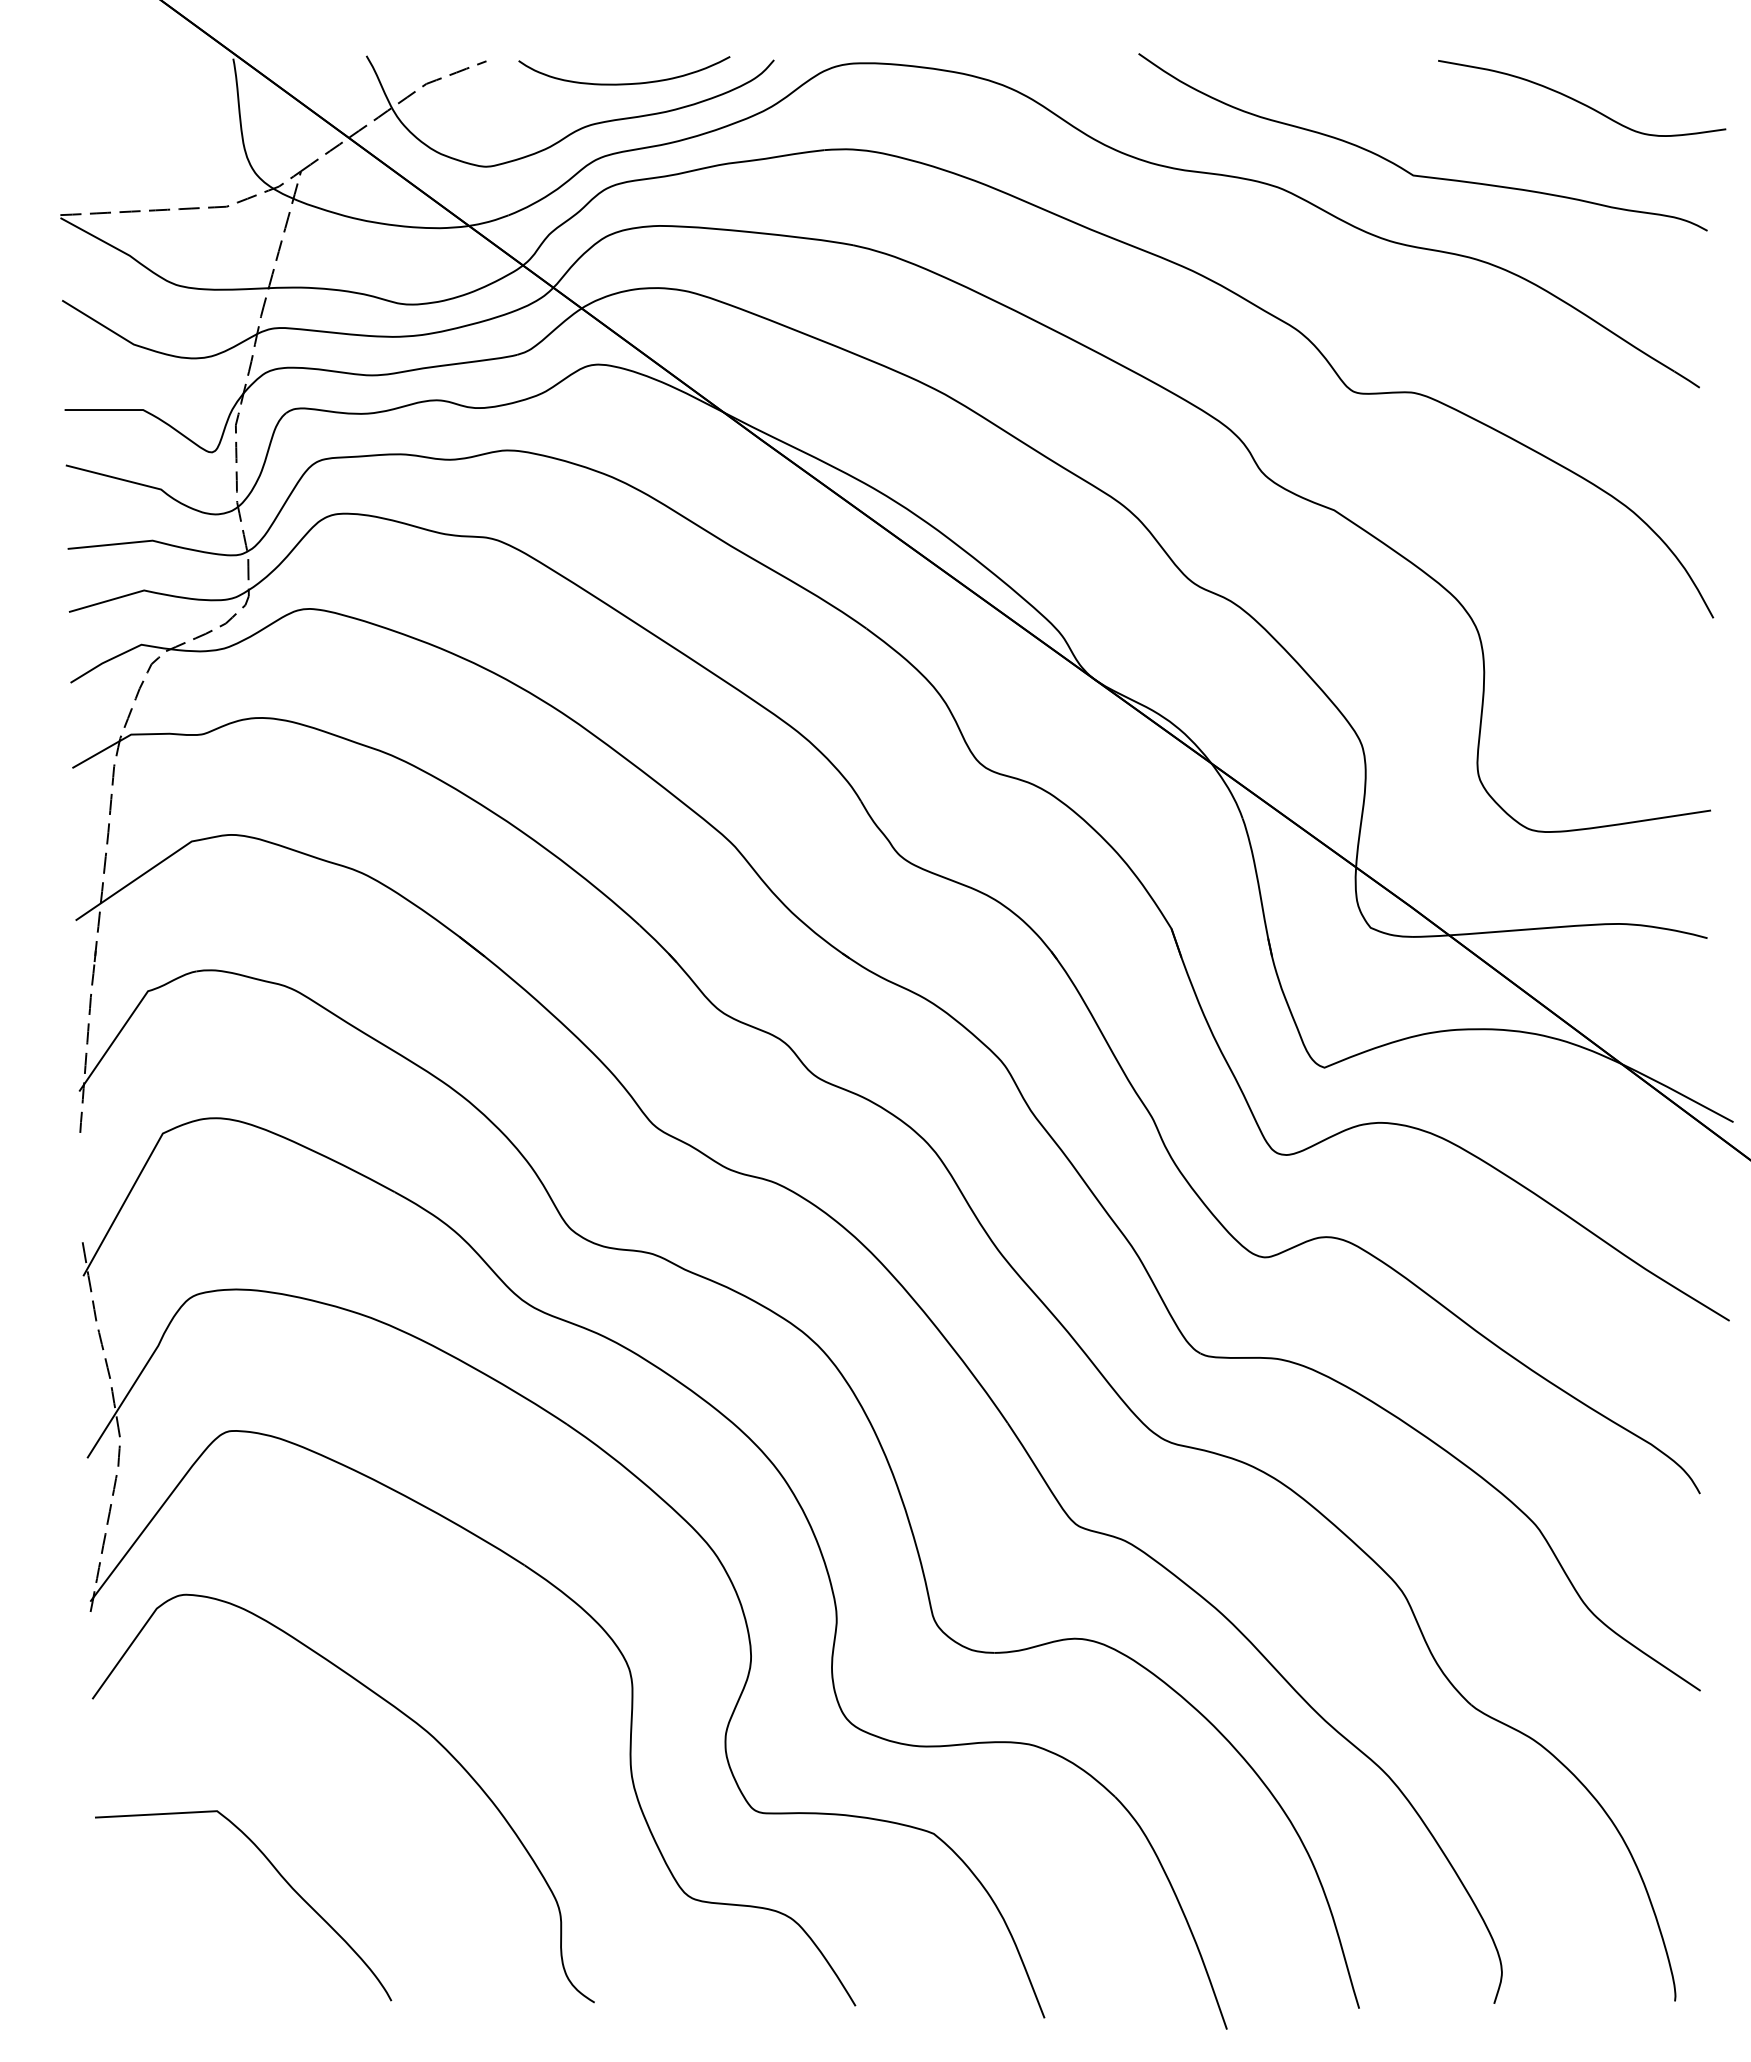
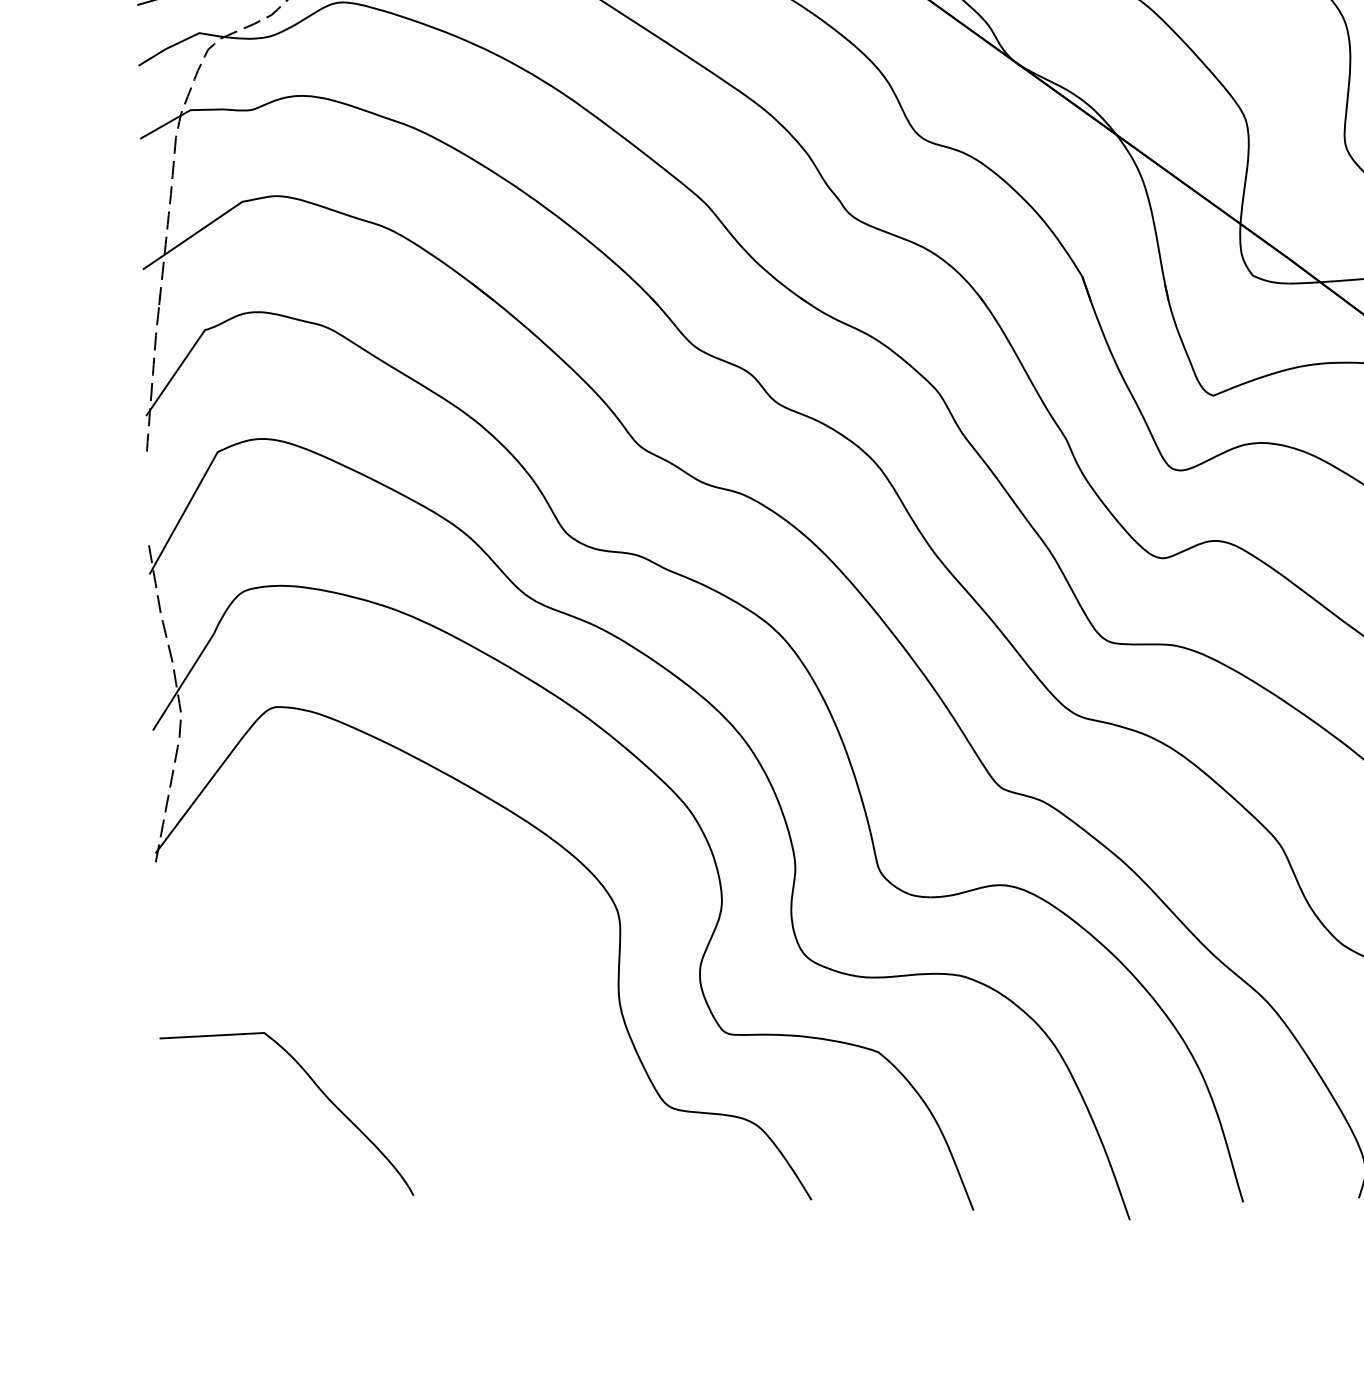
curve: (405, 1716) -> (425, 951), removed

